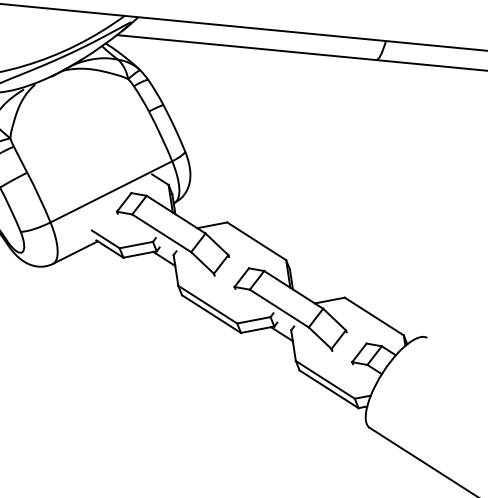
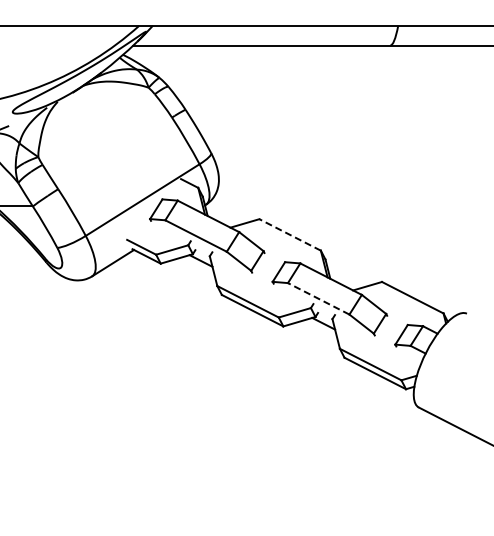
line: (257, 240) -> (290, 234), solid -> dashed
line: (279, 308) -> (318, 298), solid -> dashed

